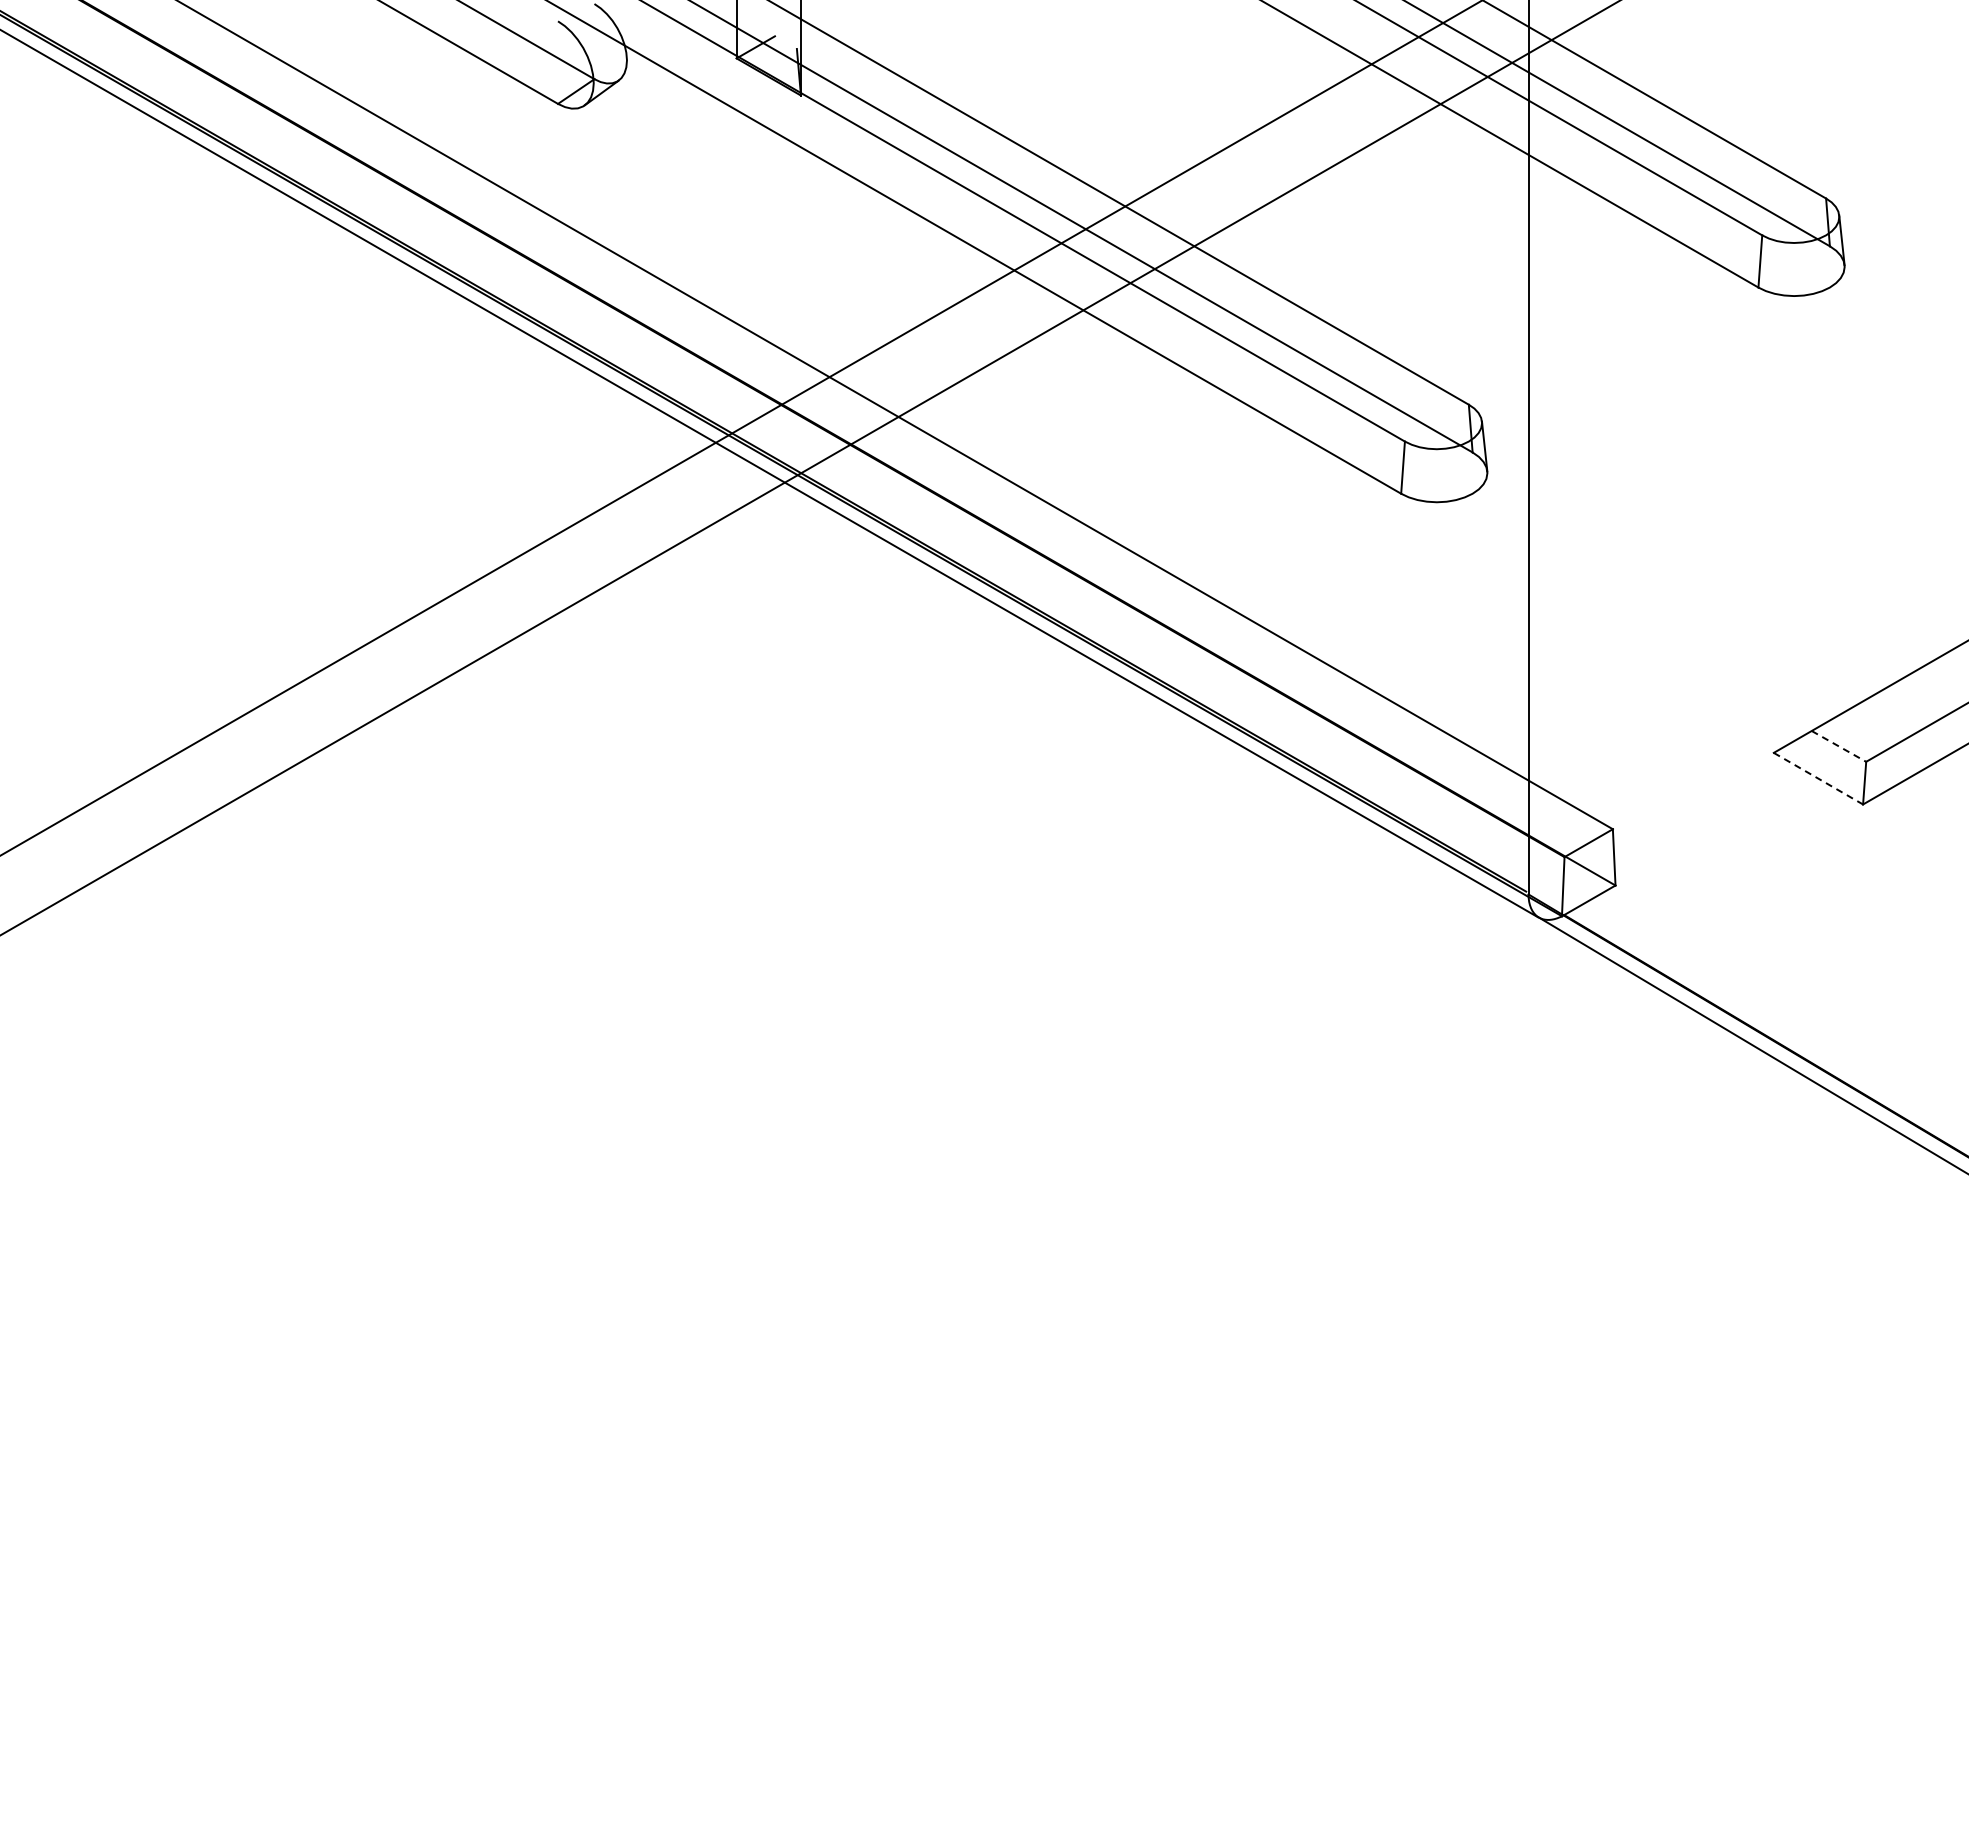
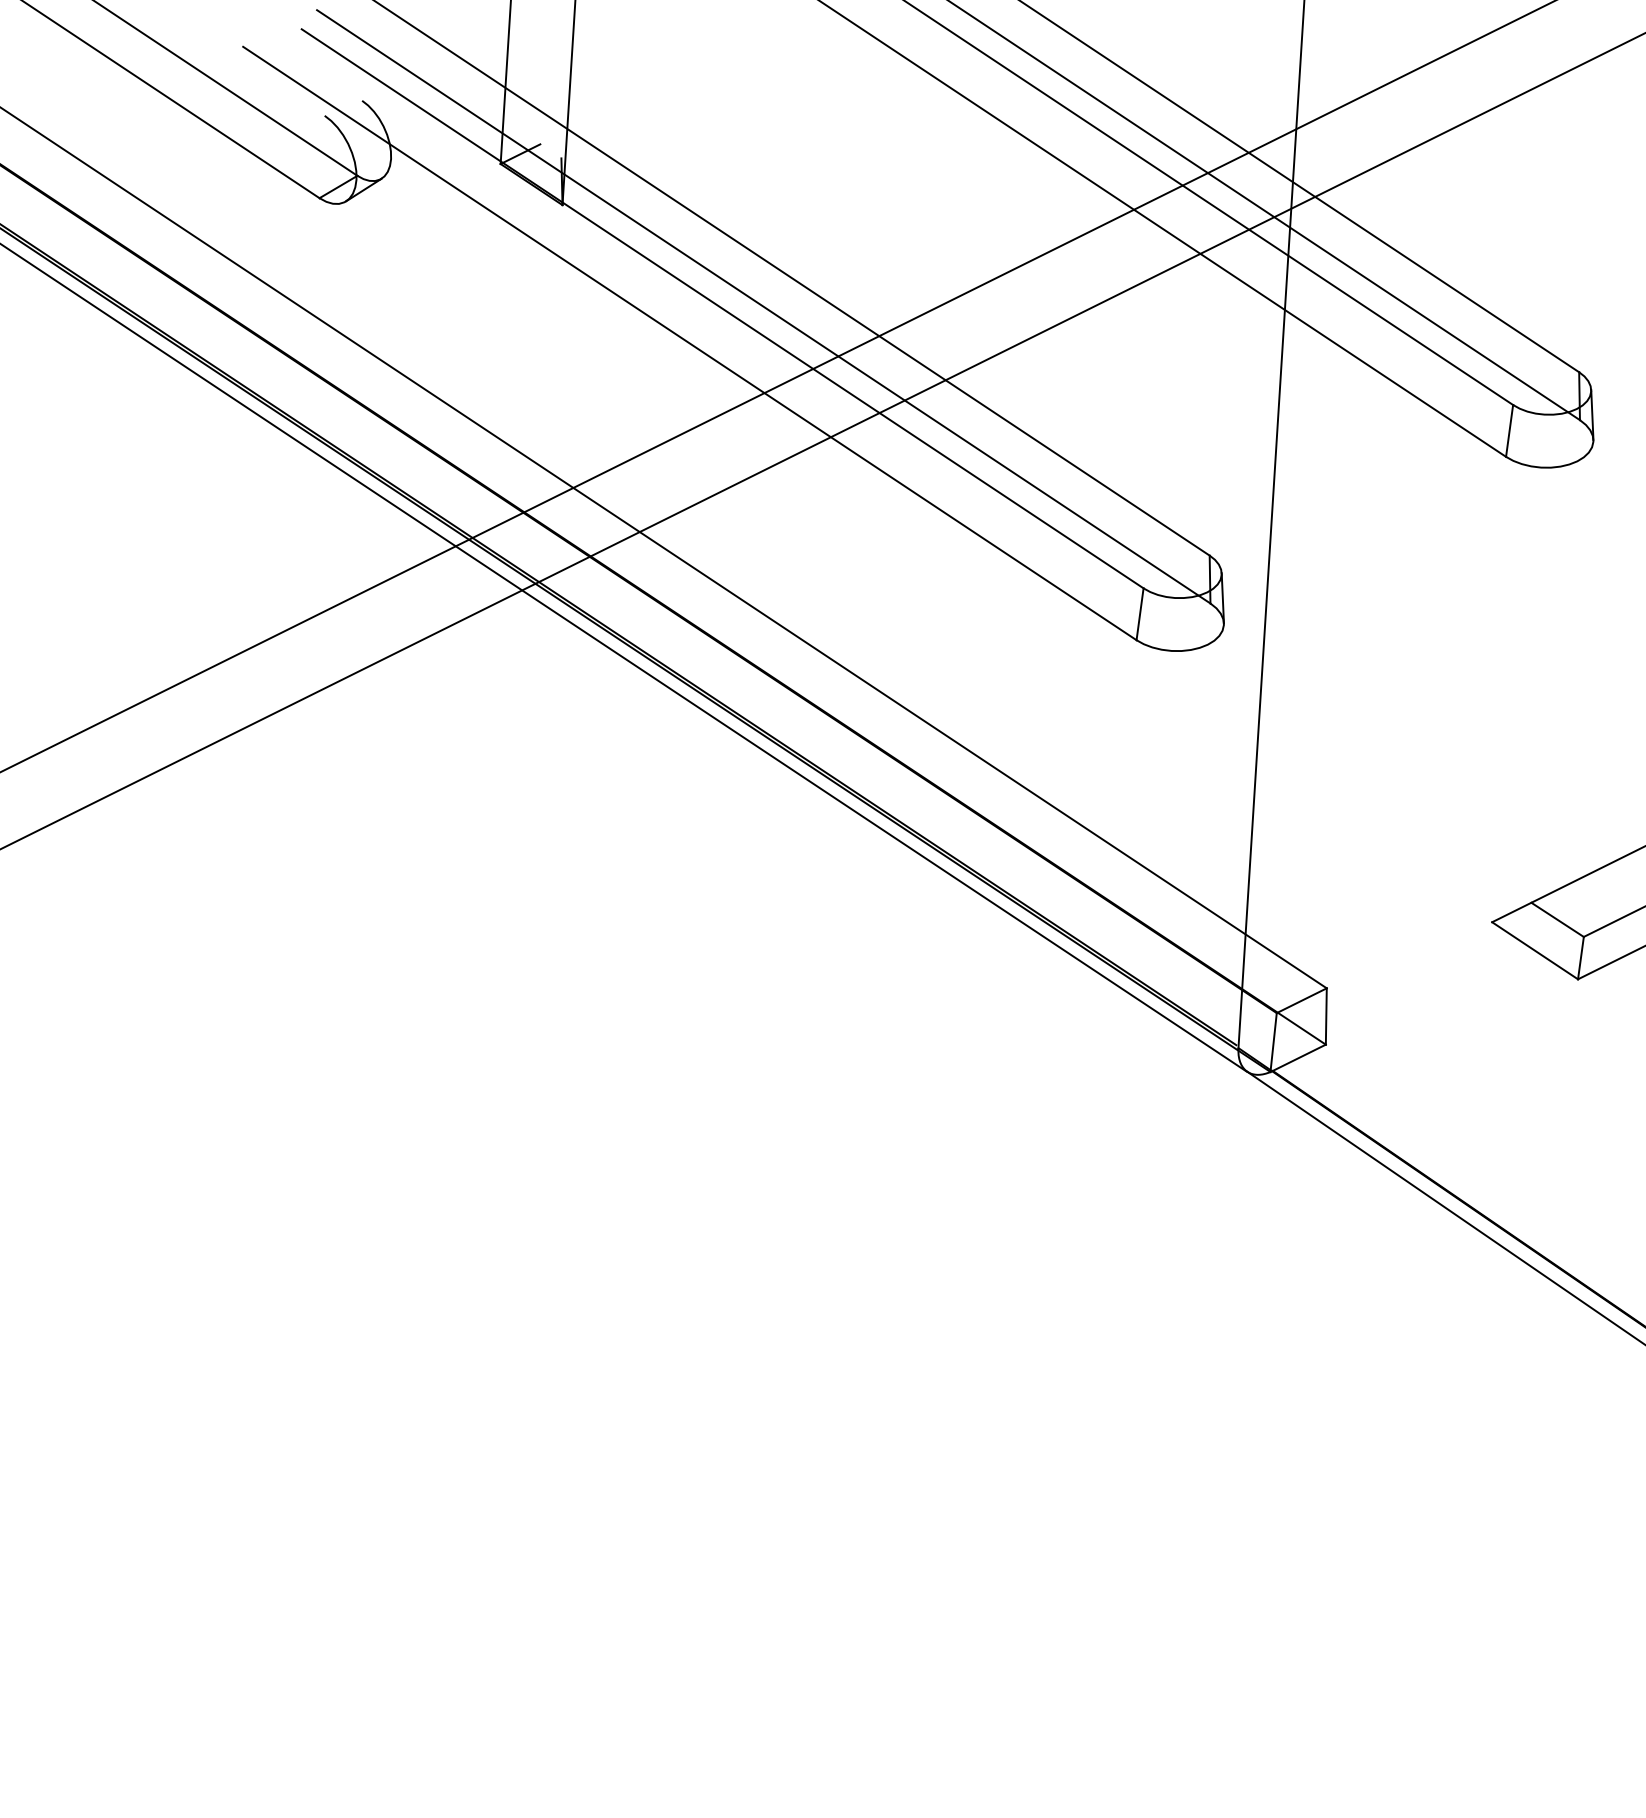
line: (1839, 746) -> (1558, 919), dashed -> solid
line: (1818, 778) -> (1535, 950), dashed -> solid

